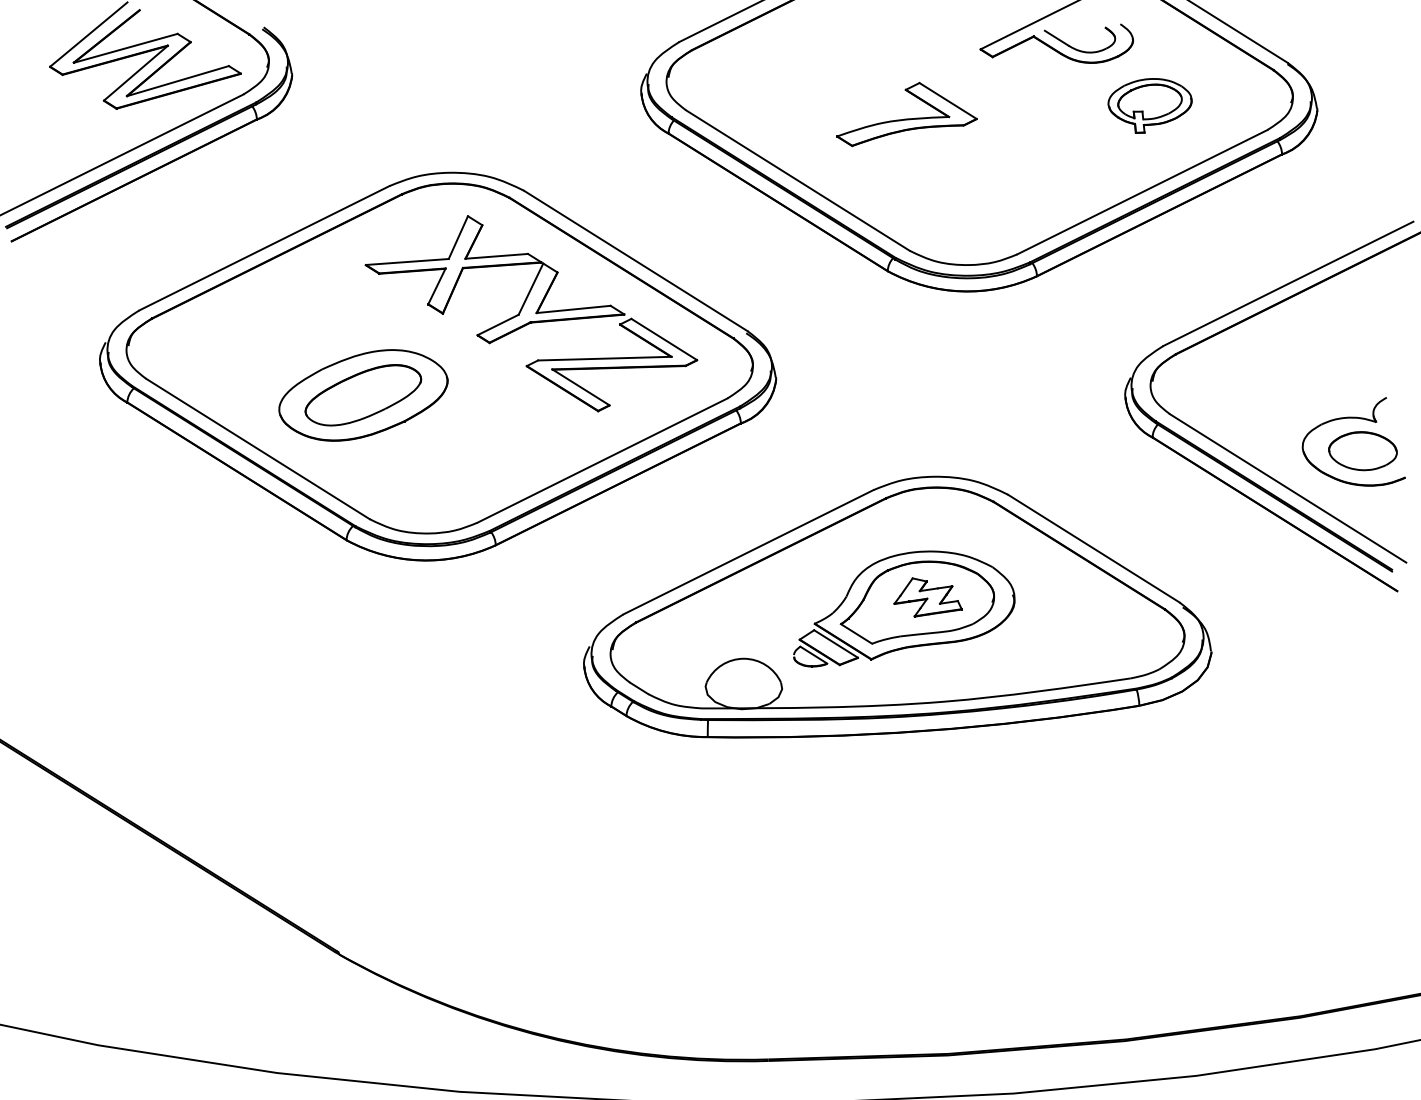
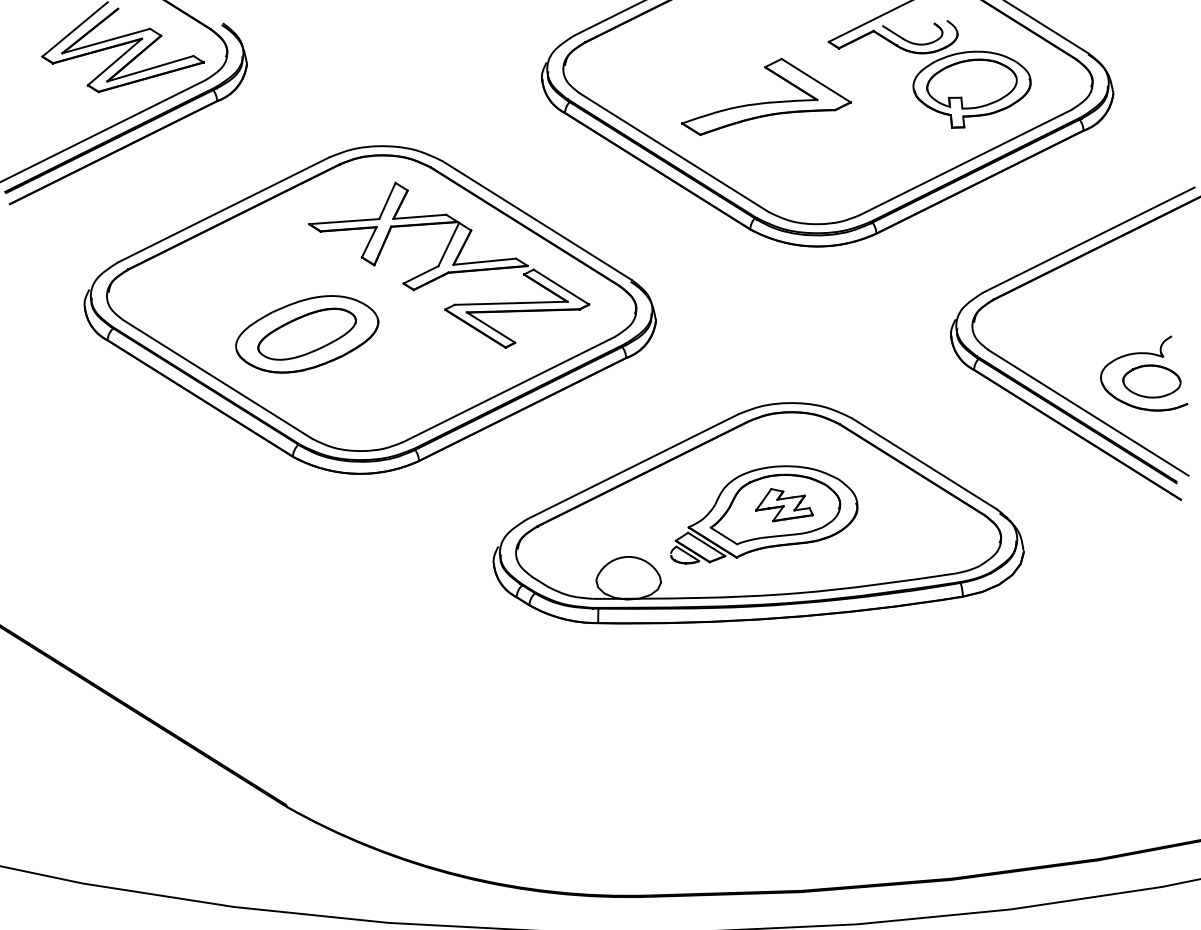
part: (1149, 105) -> (971, 89), size x1.67
part: (906, 114) -> (766, 96), size x1.43

